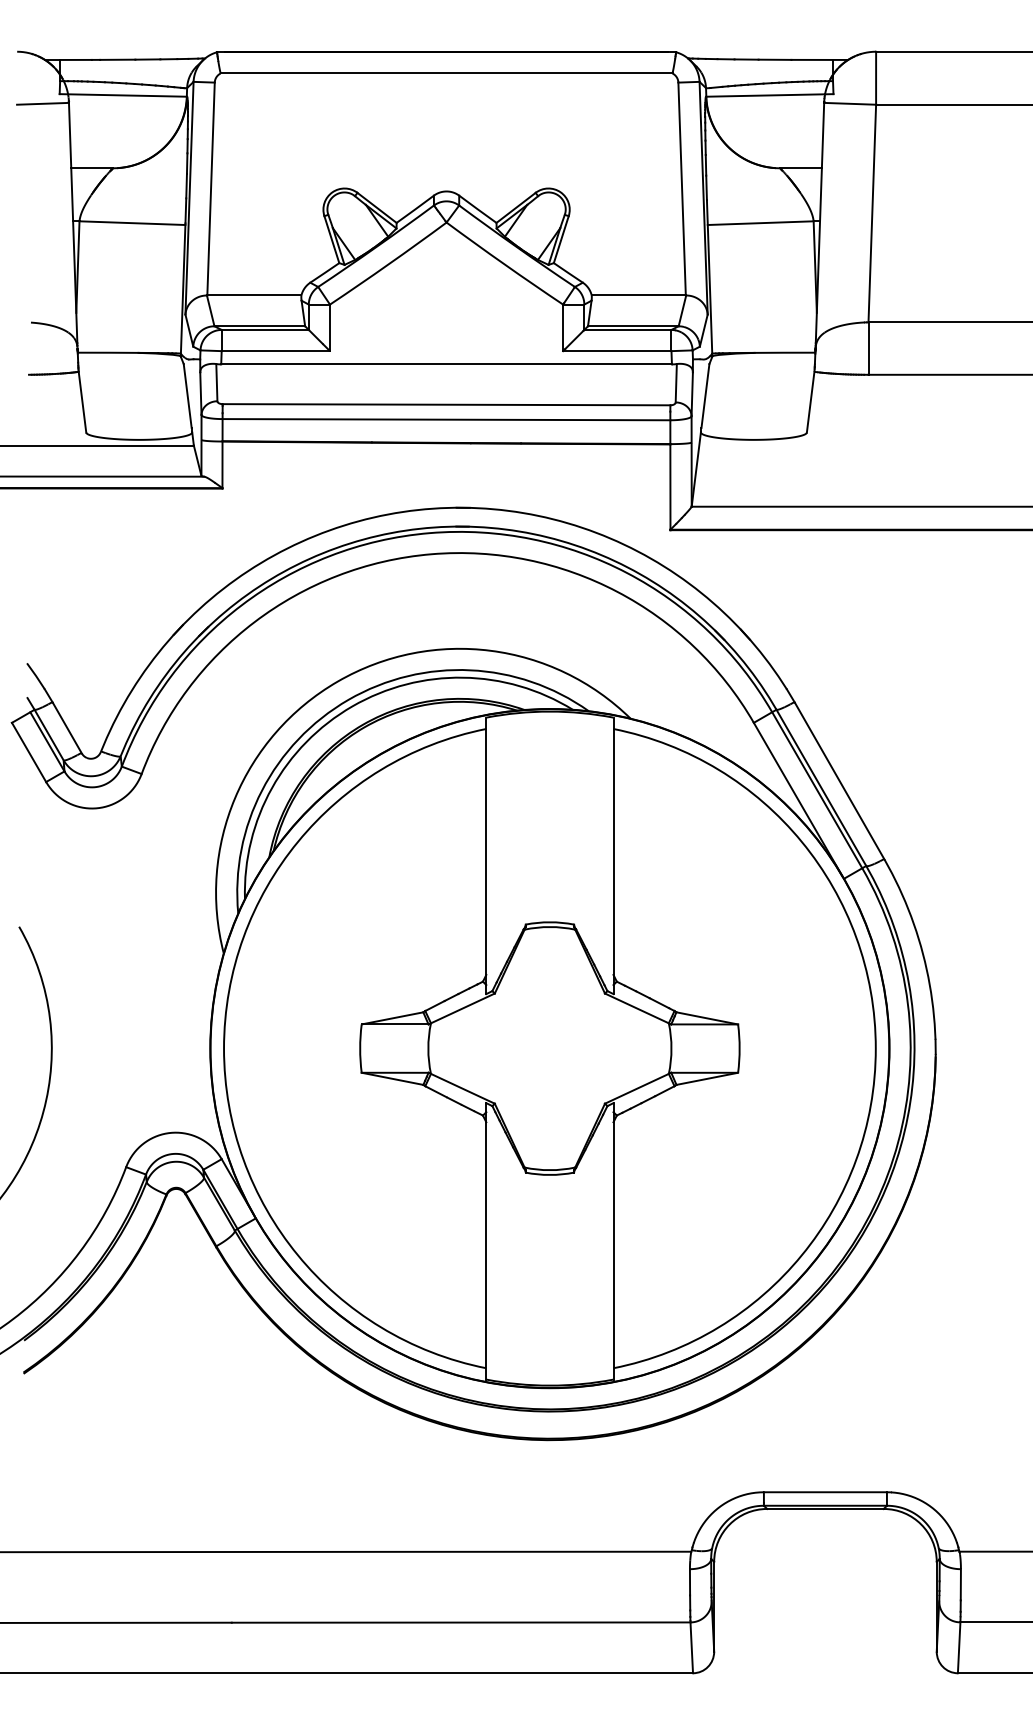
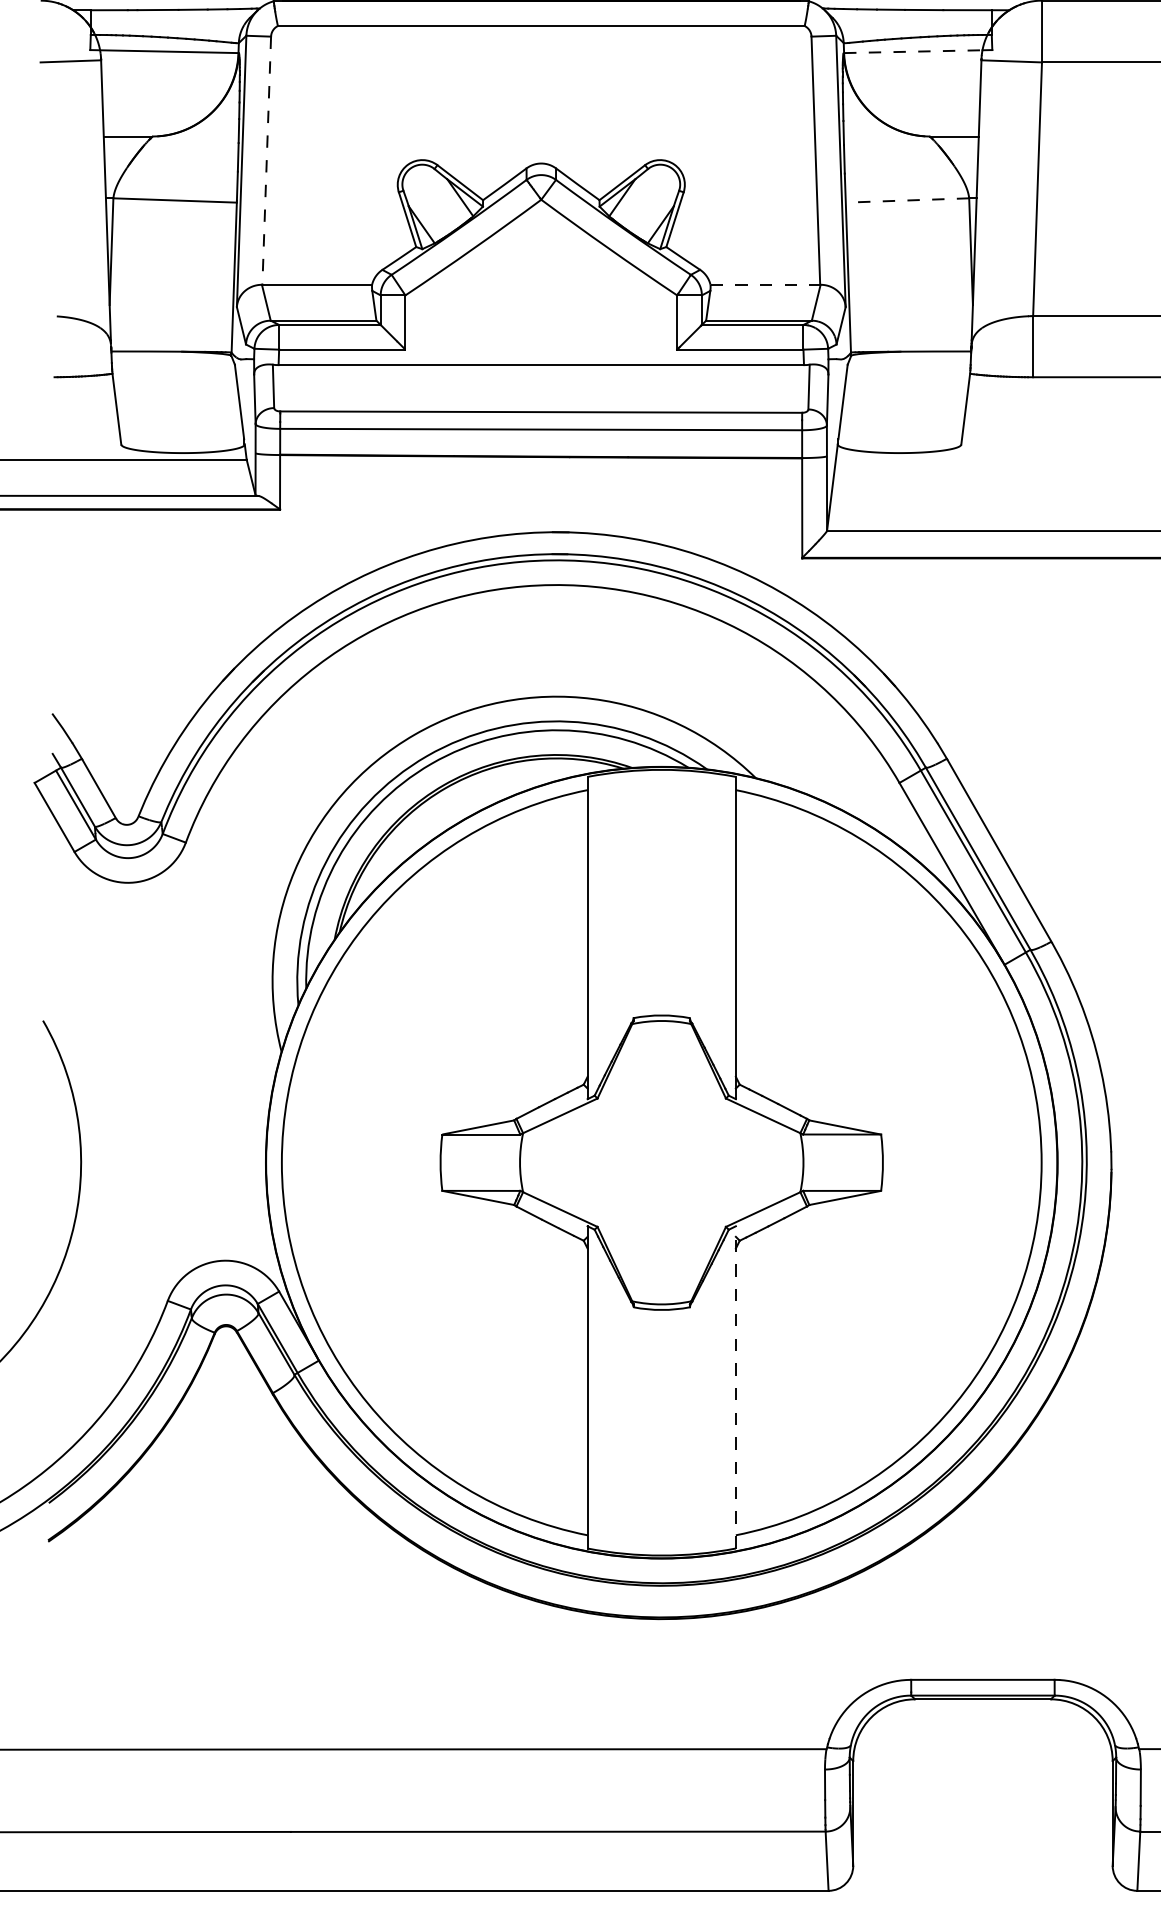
line: (766, 95) -> (914, 51), solid -> dashed
line: (211, 189) -> (267, 161), solid -> dashed
line: (760, 223) -> (907, 200), solid -> dashed
line: (639, 295) -> (766, 284), solid -> dashed
line: (613, 1240) -> (735, 1386), solid -> dashed

